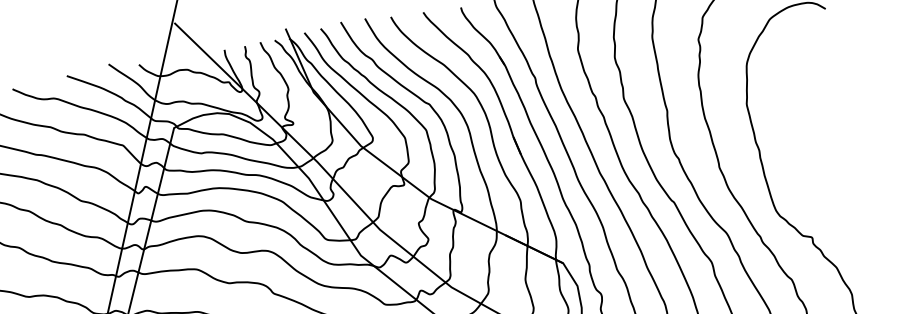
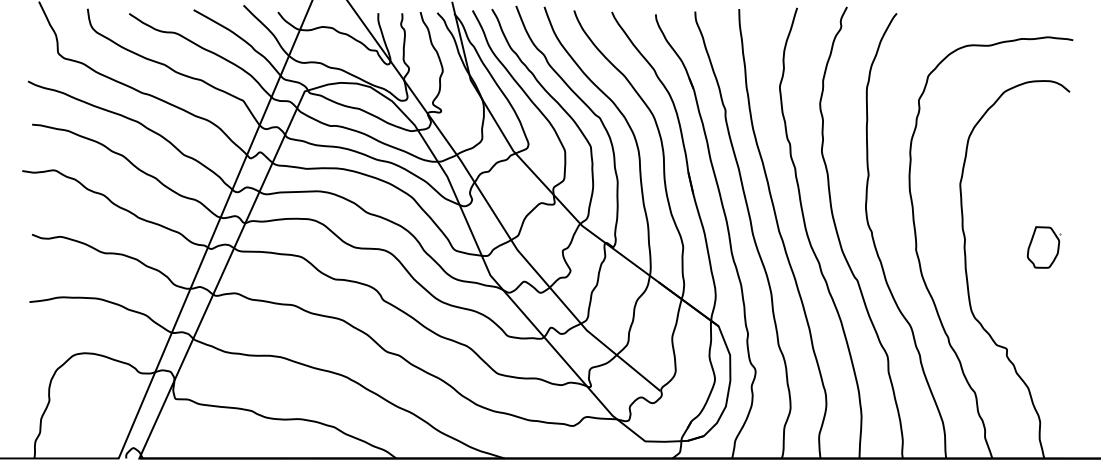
part: (828, 145) -> (1044, 247), added

